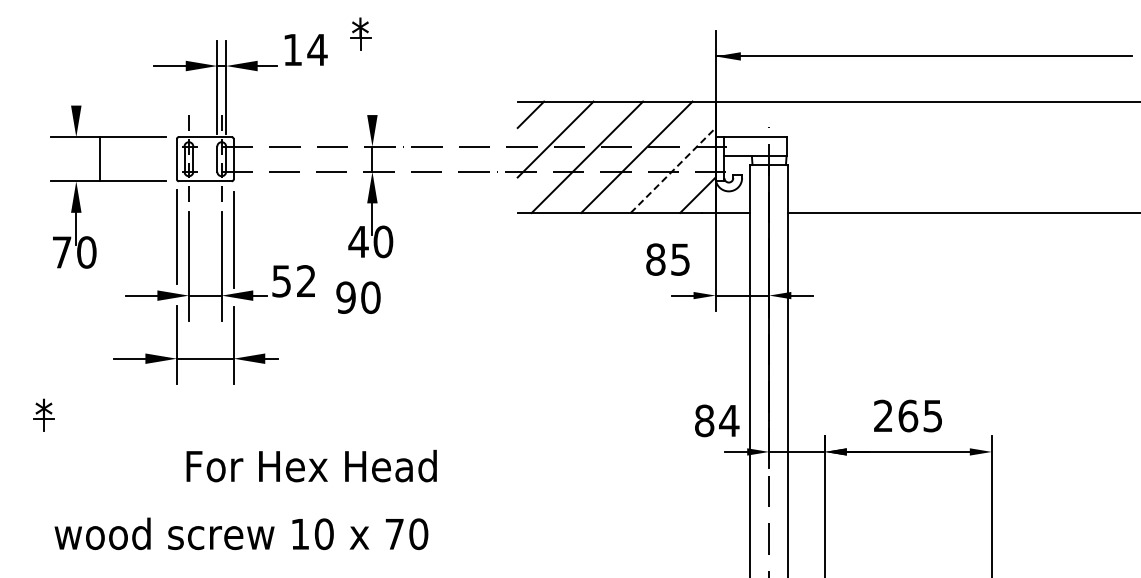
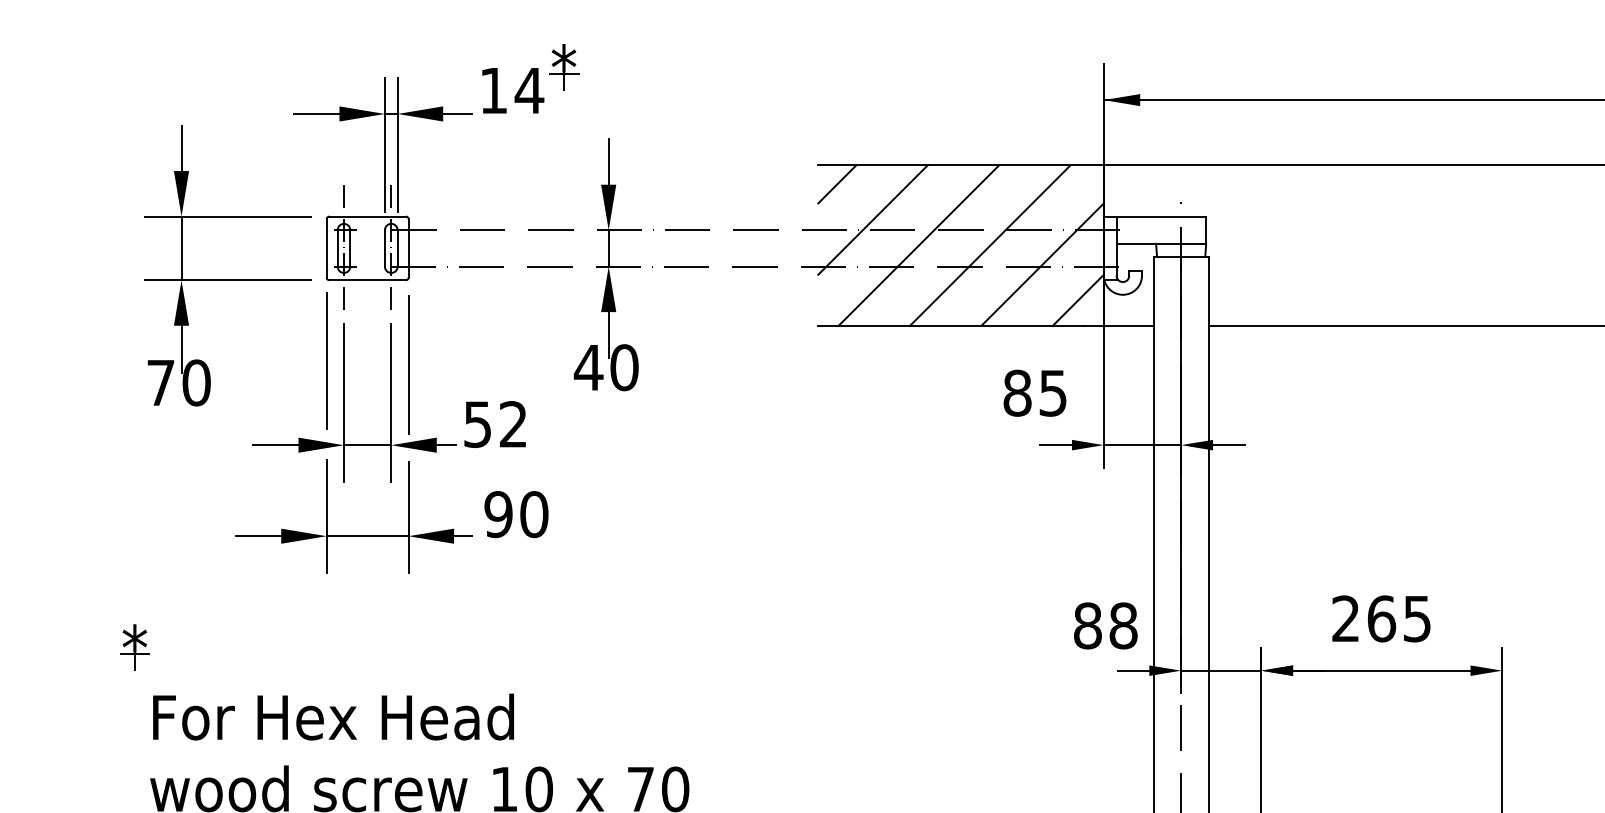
part: (360, 33) -> (564, 67), moved
line: (76, 89) -> (181, 147), added
line: (372, 99) -> (608, 162), added
line: (100, 159) -> (181, 248), moved
line: (673, 170) -> (1043, 264), dashed -> solid
text: (358, 297) -> (516, 514), moved
part: (43, 414) -> (134, 646), moved
text: (729, 420) -> (1123, 625), 84 -> 88
text: (311, 465) -> (333, 716), moved

